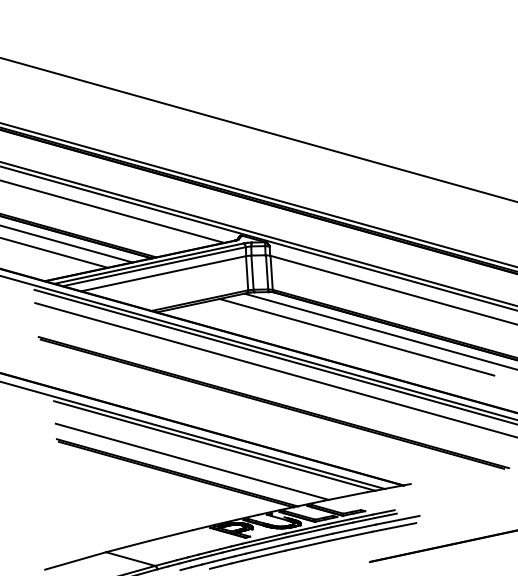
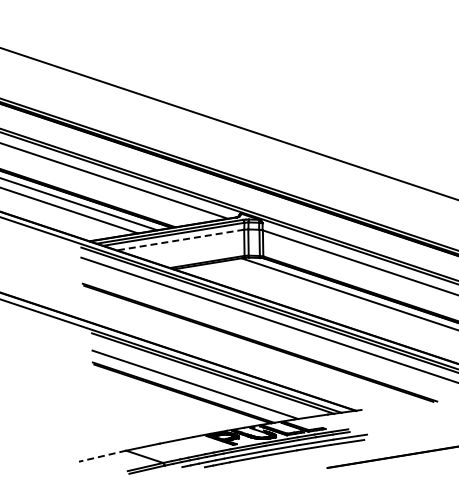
line: (163, 274) -> (180, 240), solid -> dashed
line: (356, 336) -> (325, 295), removed
line: (75, 561) -> (102, 456), solid -> dashed

